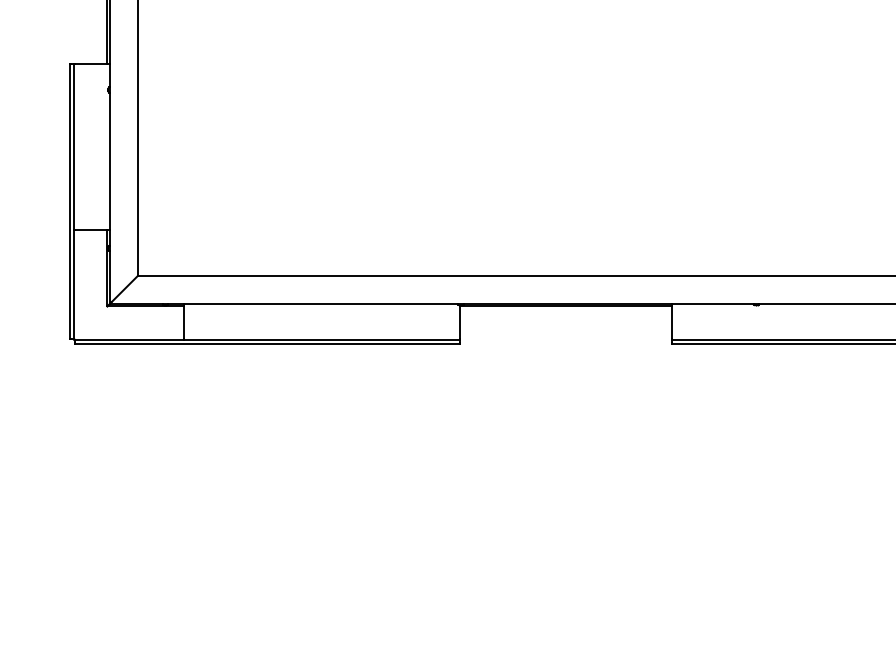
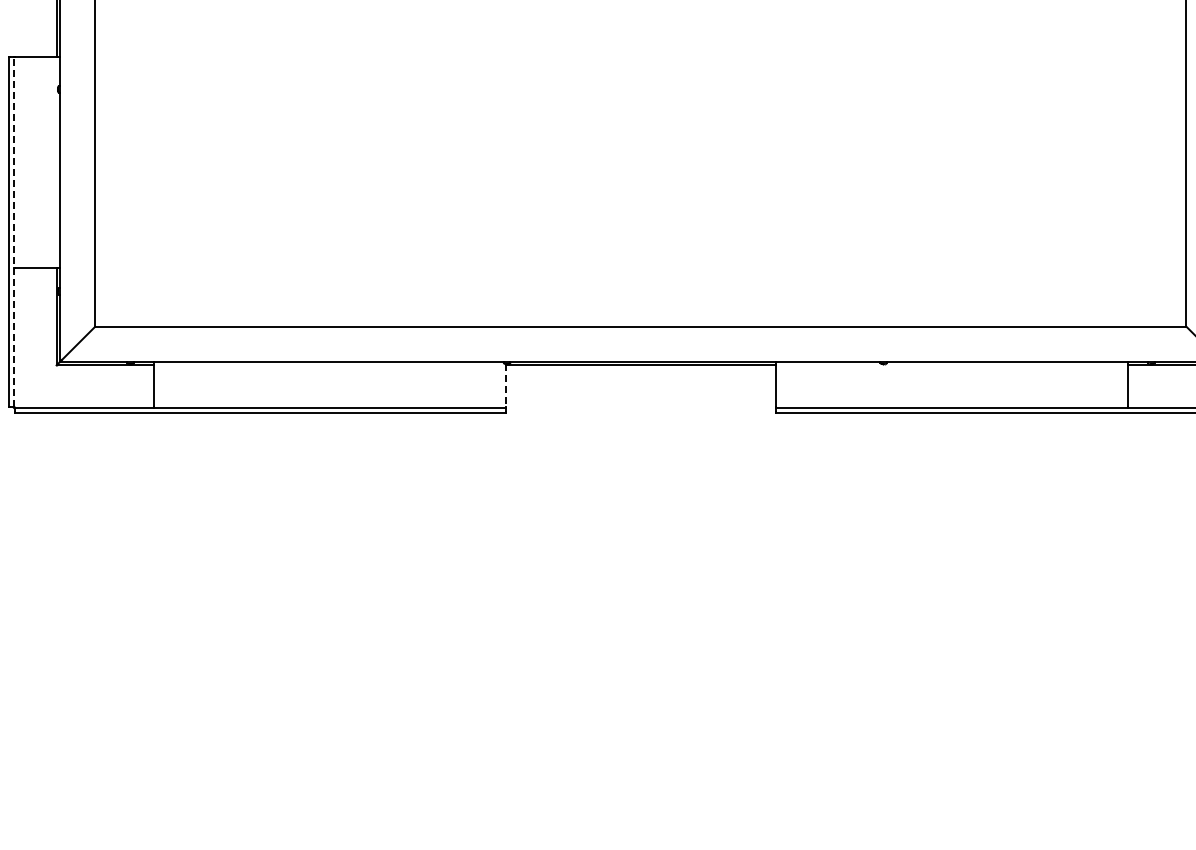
line: (74, 201) -> (14, 231), solid -> dashed
line: (460, 322) -> (506, 385), solid -> dashed

